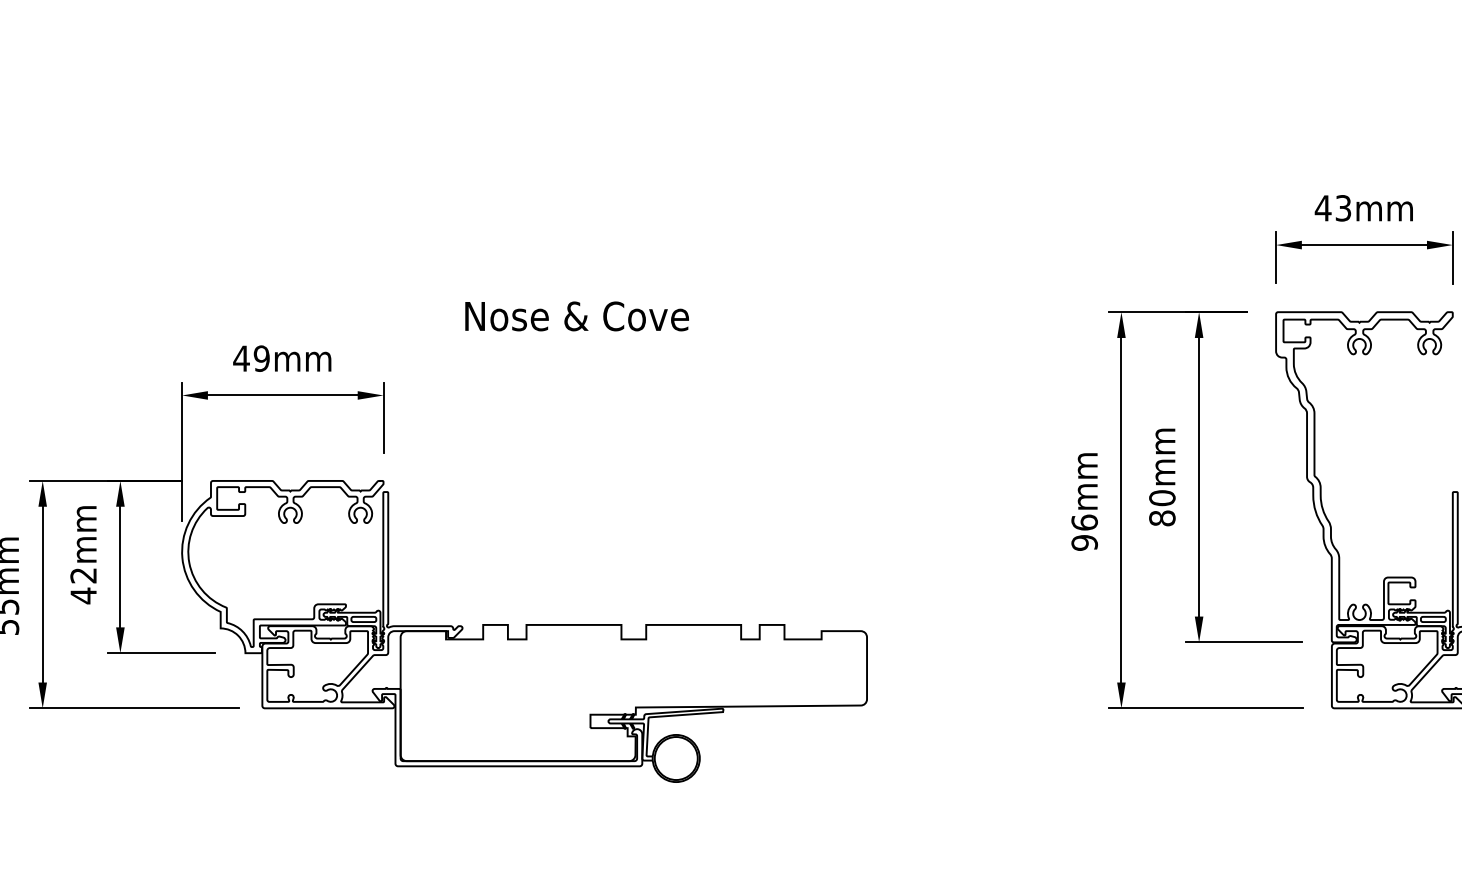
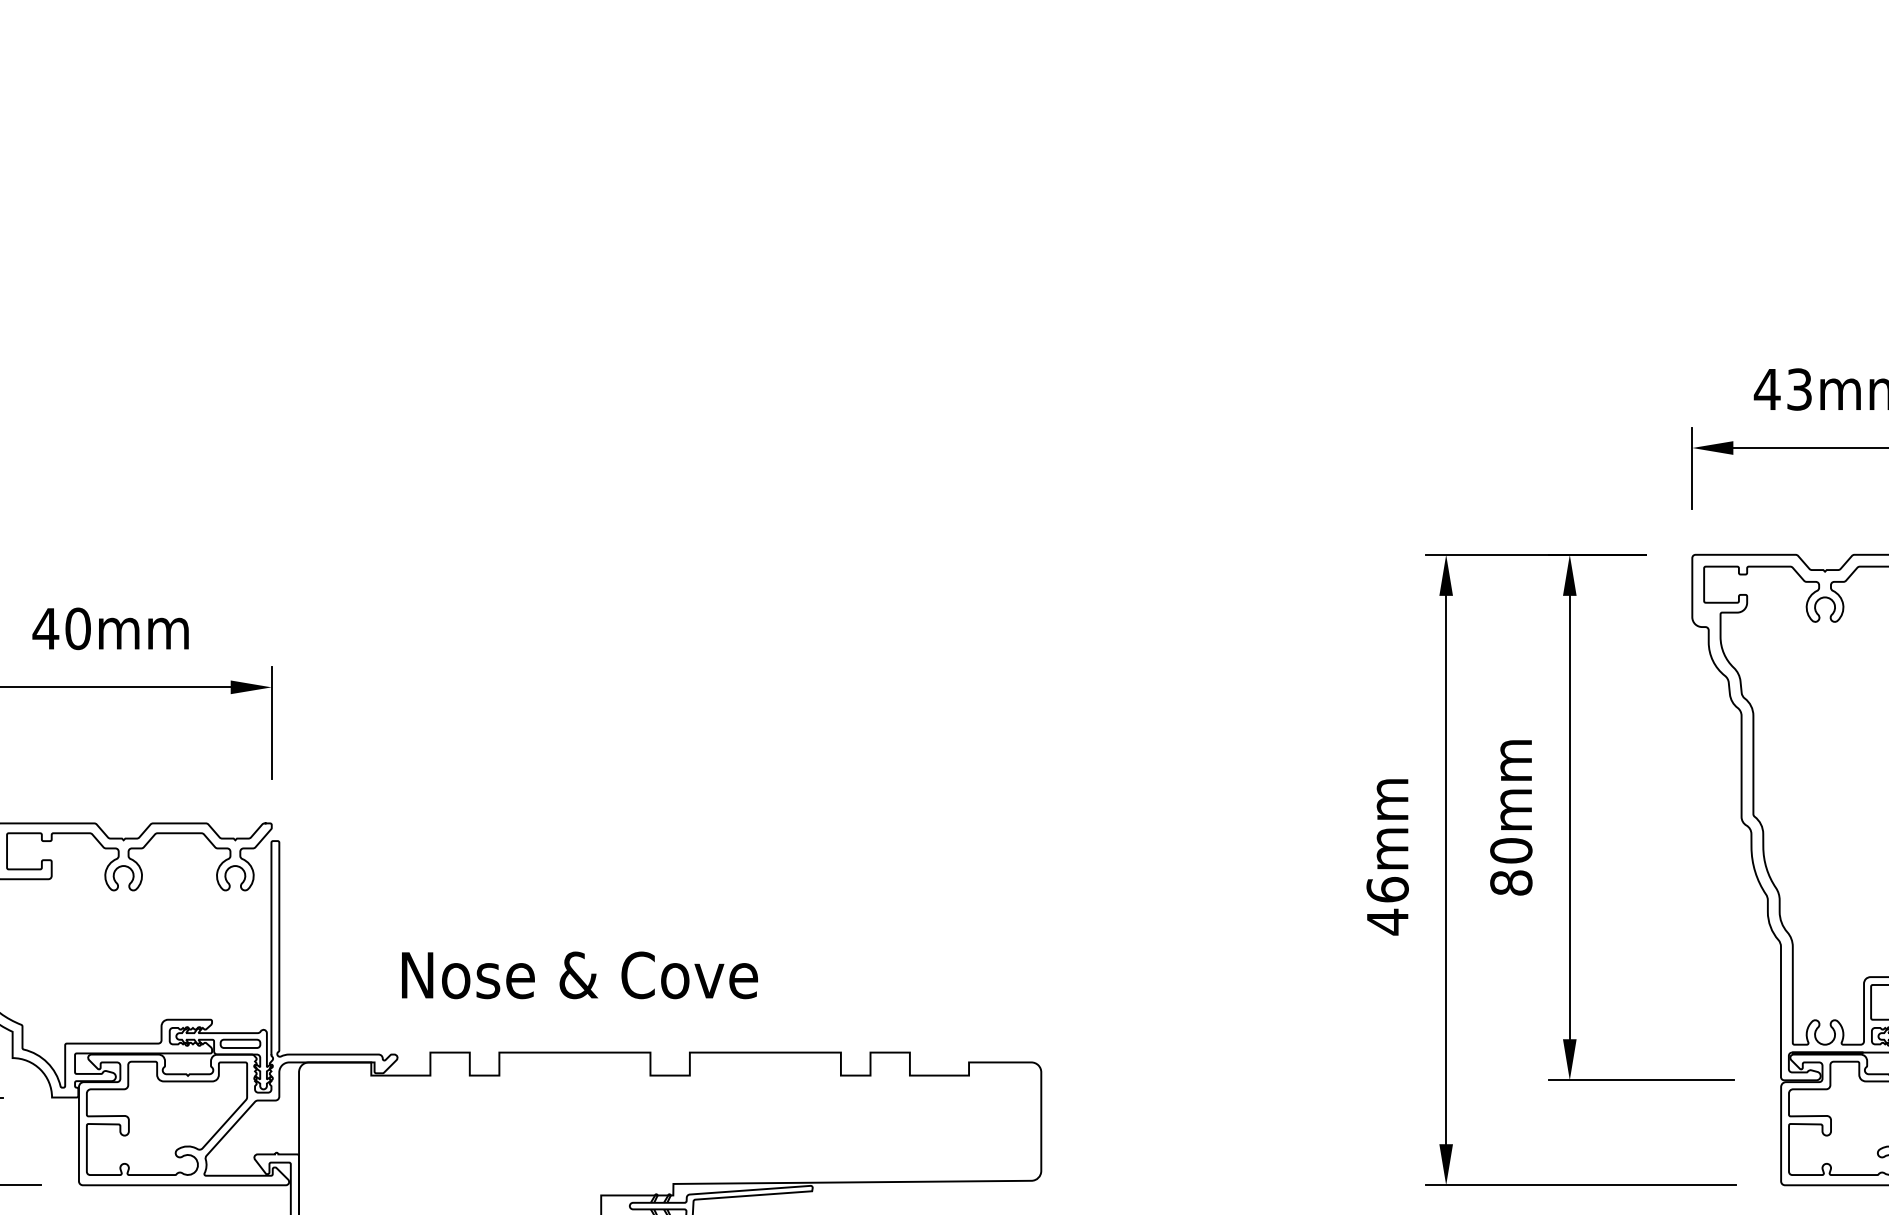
text: (576, 316) -> (578, 975), moved
text: (261, 358) -> (77, 628), 49mm -> 40mm
text: (1084, 542) -> (1387, 921), 96mm -> 46mm

